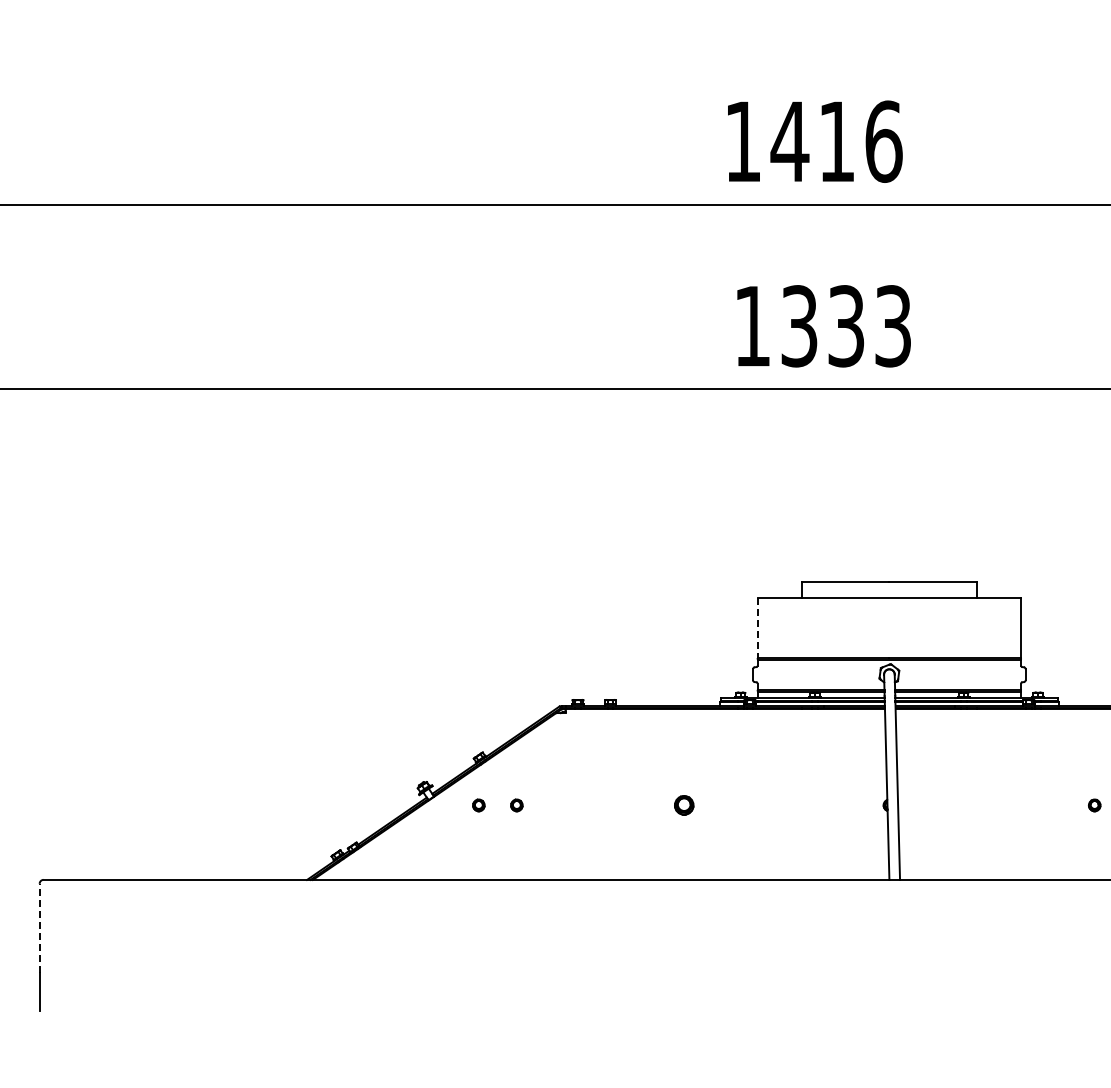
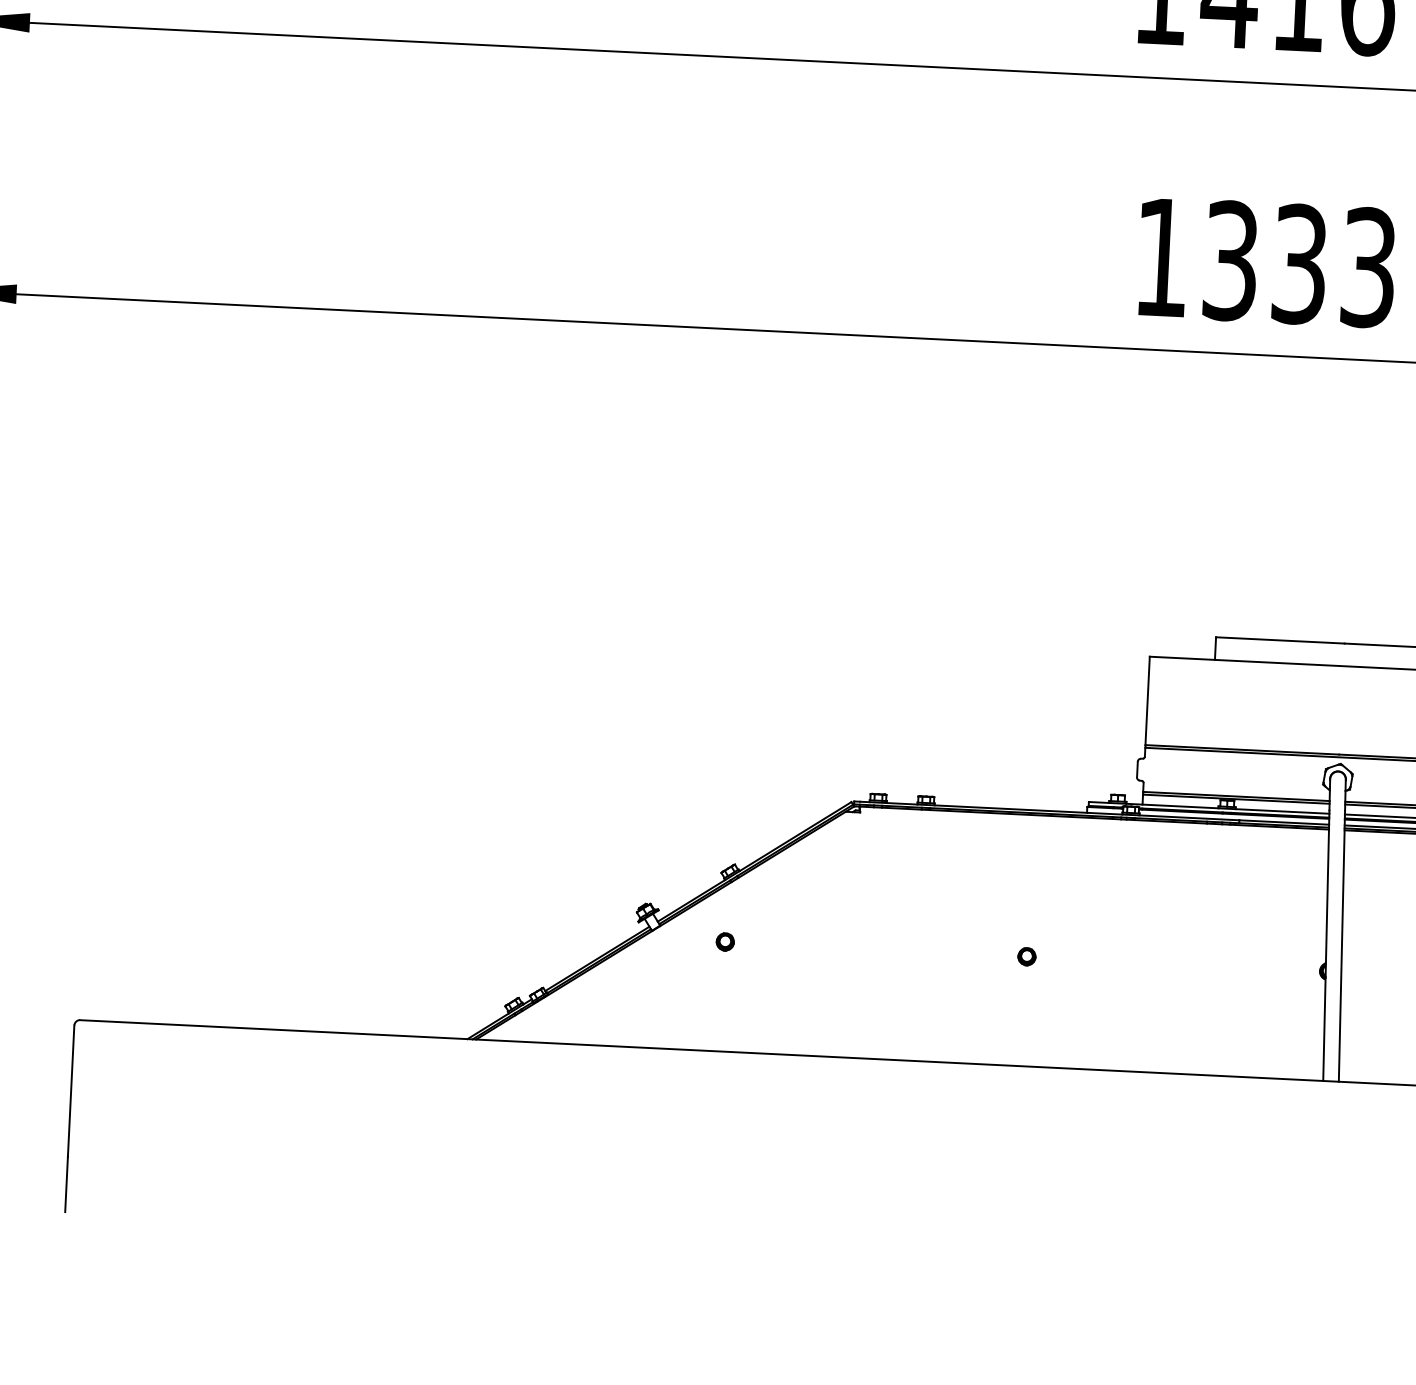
line: (757, 628) -> (1147, 702), dashed -> solid
part: (516, 805) -> (780, 944), removed
part: (683, 805) -> (1026, 956), size x0.62
line: (39, 927) -> (71, 1089), dashed -> solid

